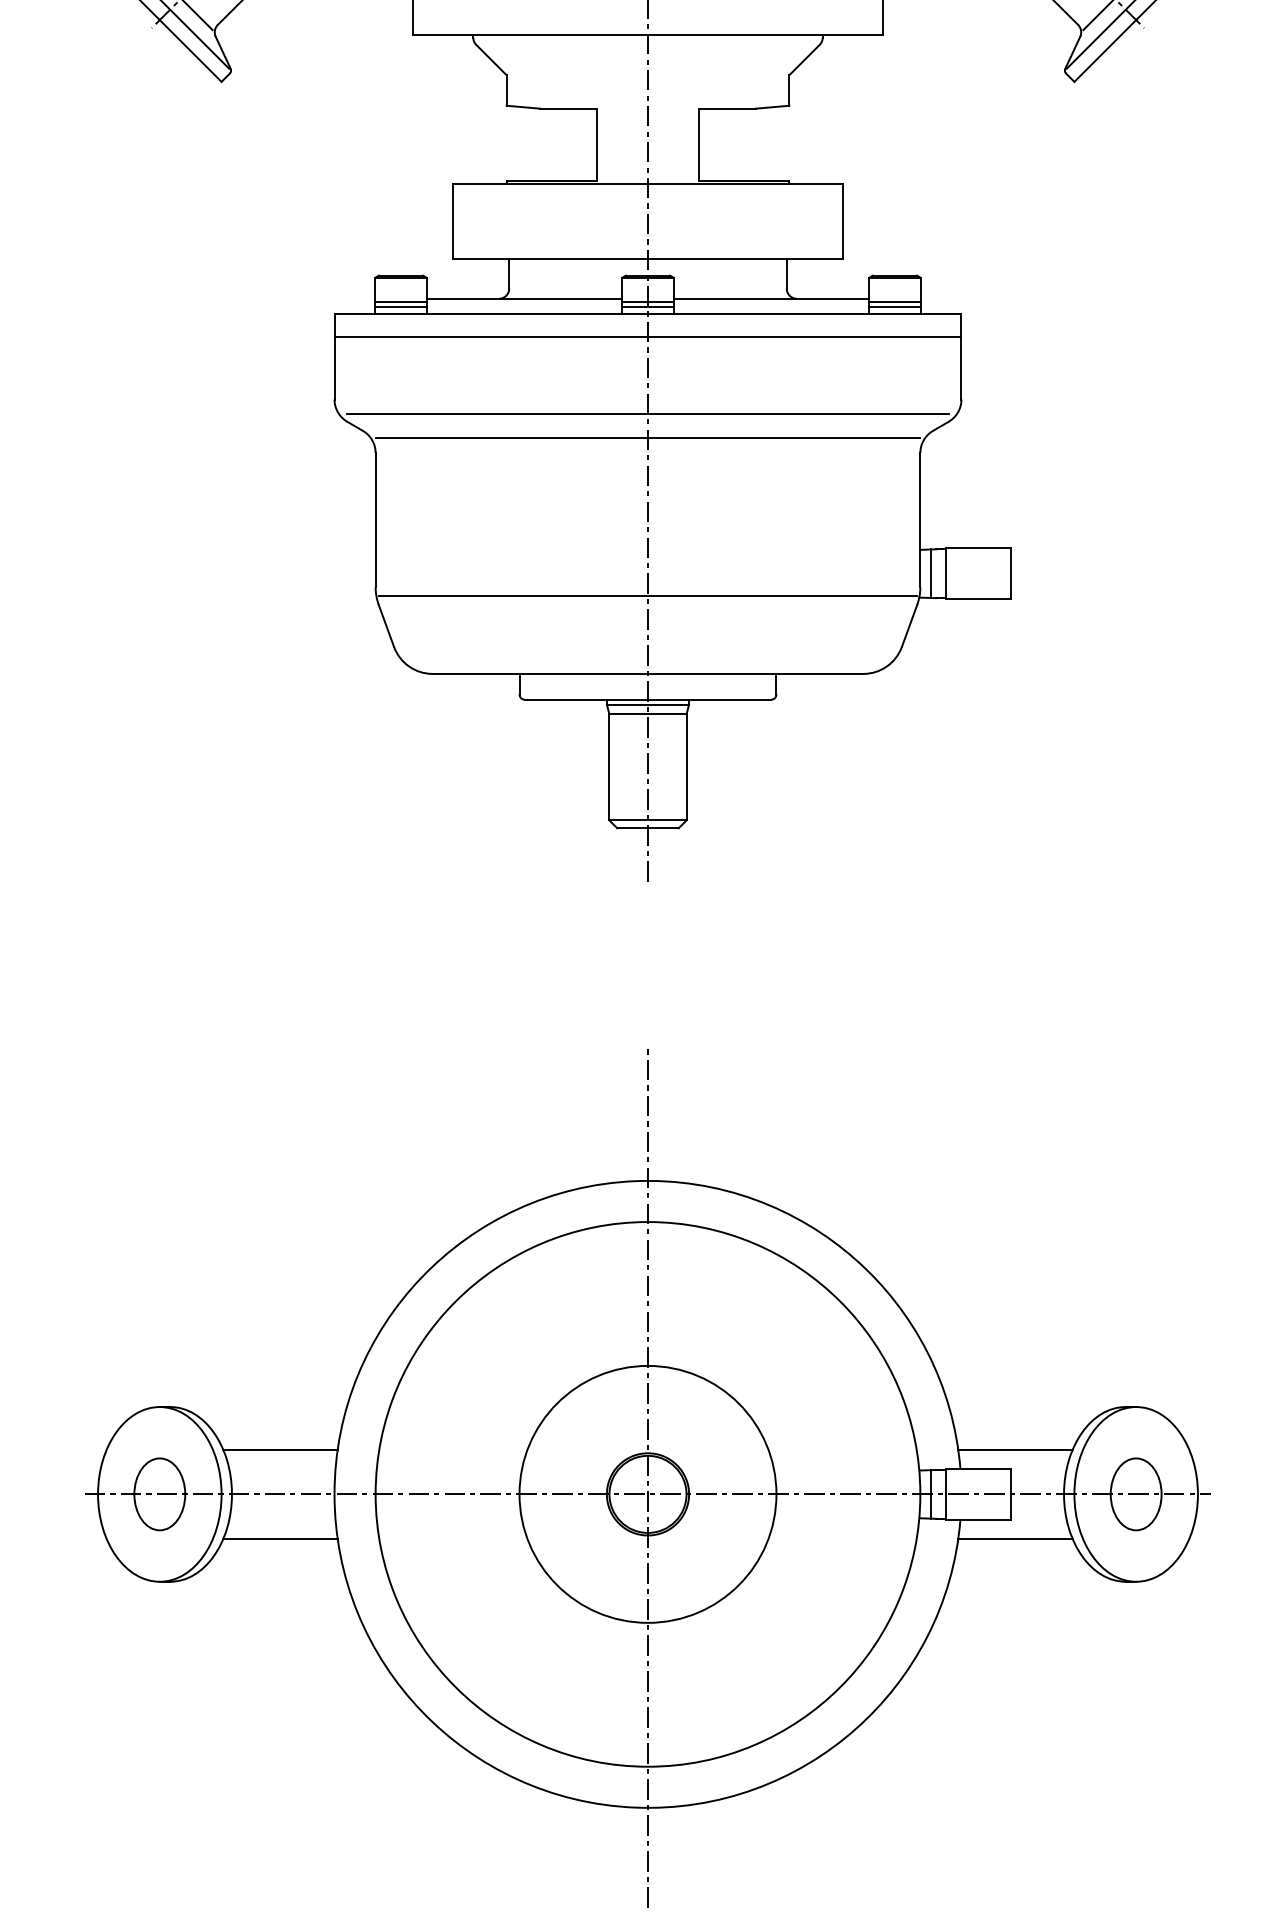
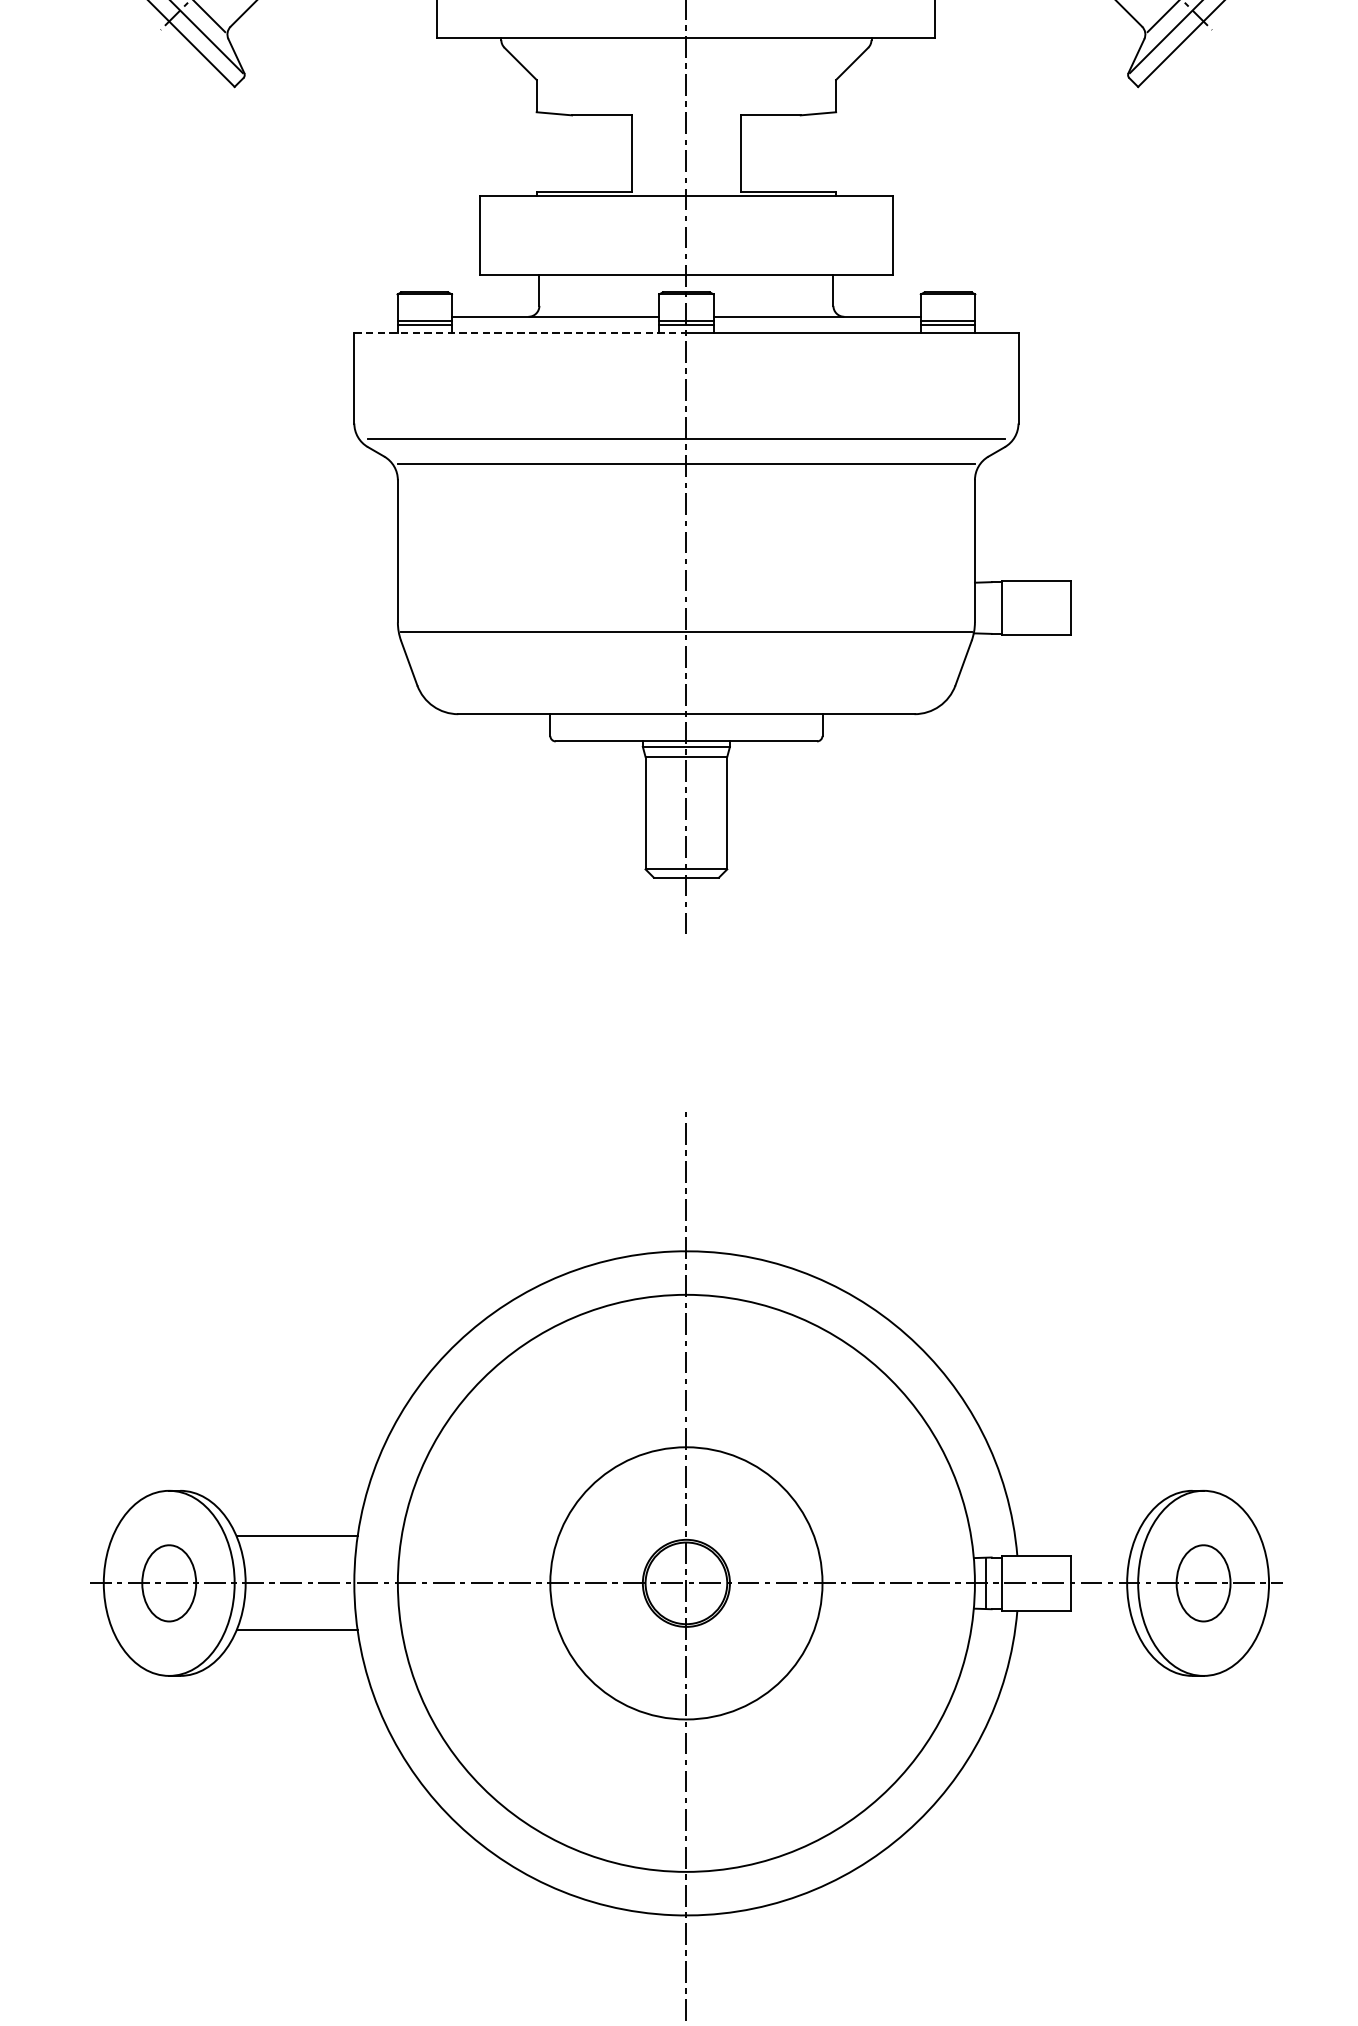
line: (491, 314) -> (520, 333), solid -> dashed
line: (647, 337) -> (685, 357), removed
line: (930, 573) -> (985, 607), removed
line: (1015, 1449) -> (1075, 1535), removed
line: (1015, 1538) -> (1075, 1630), removed

